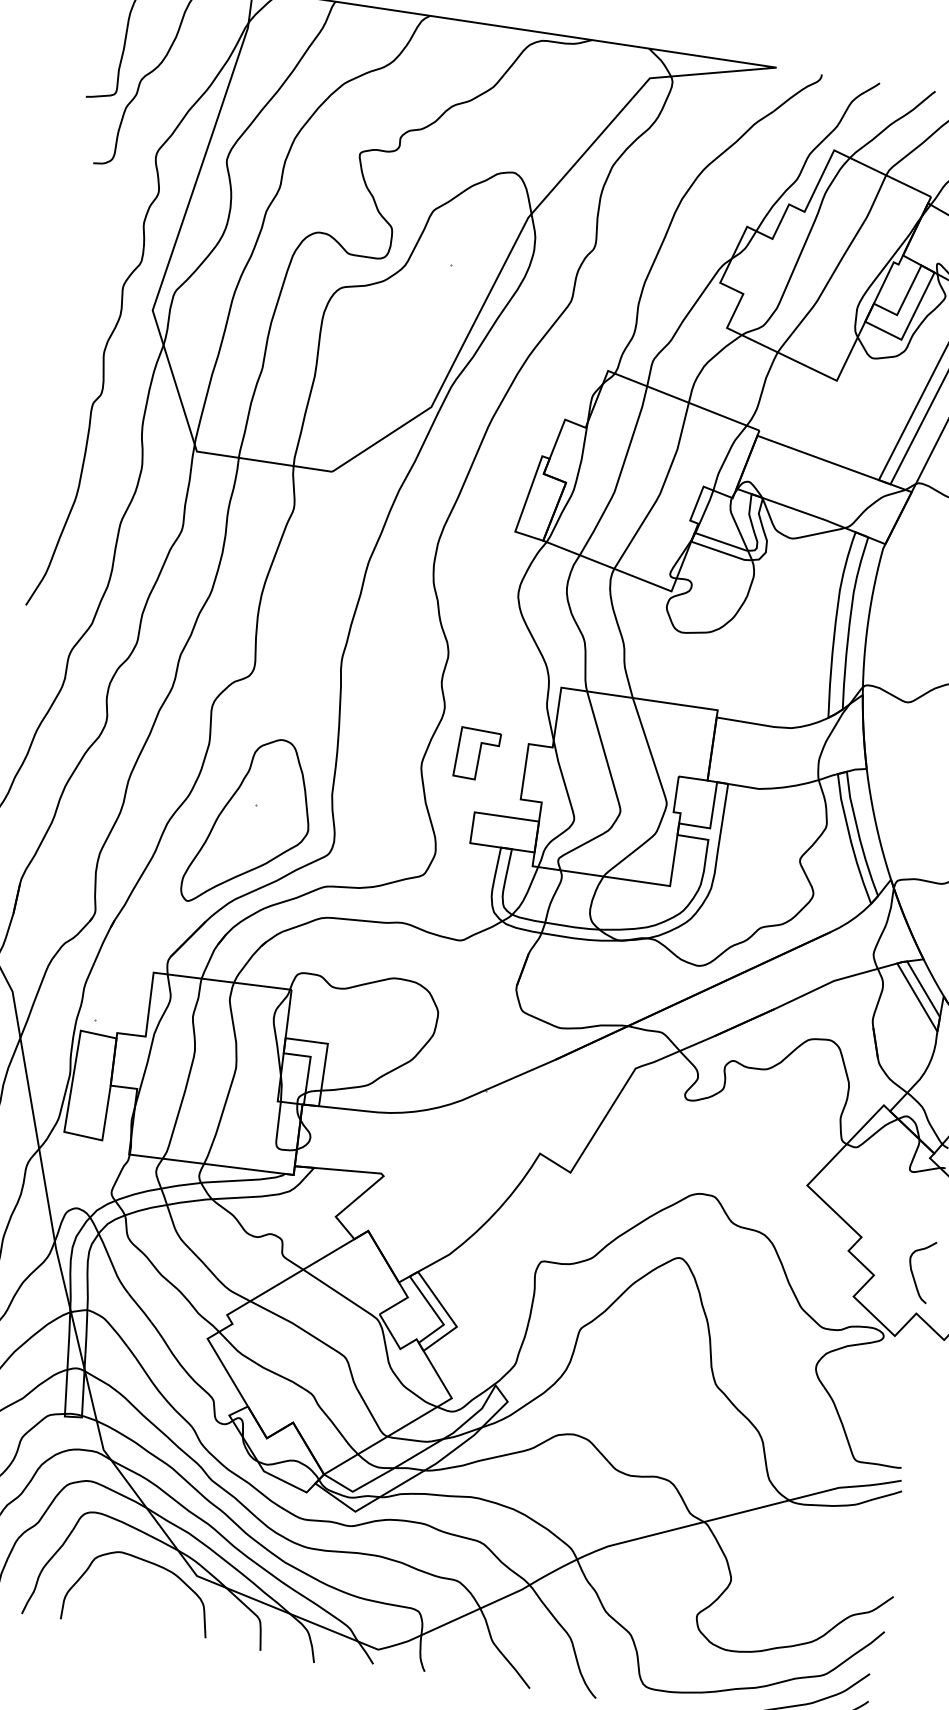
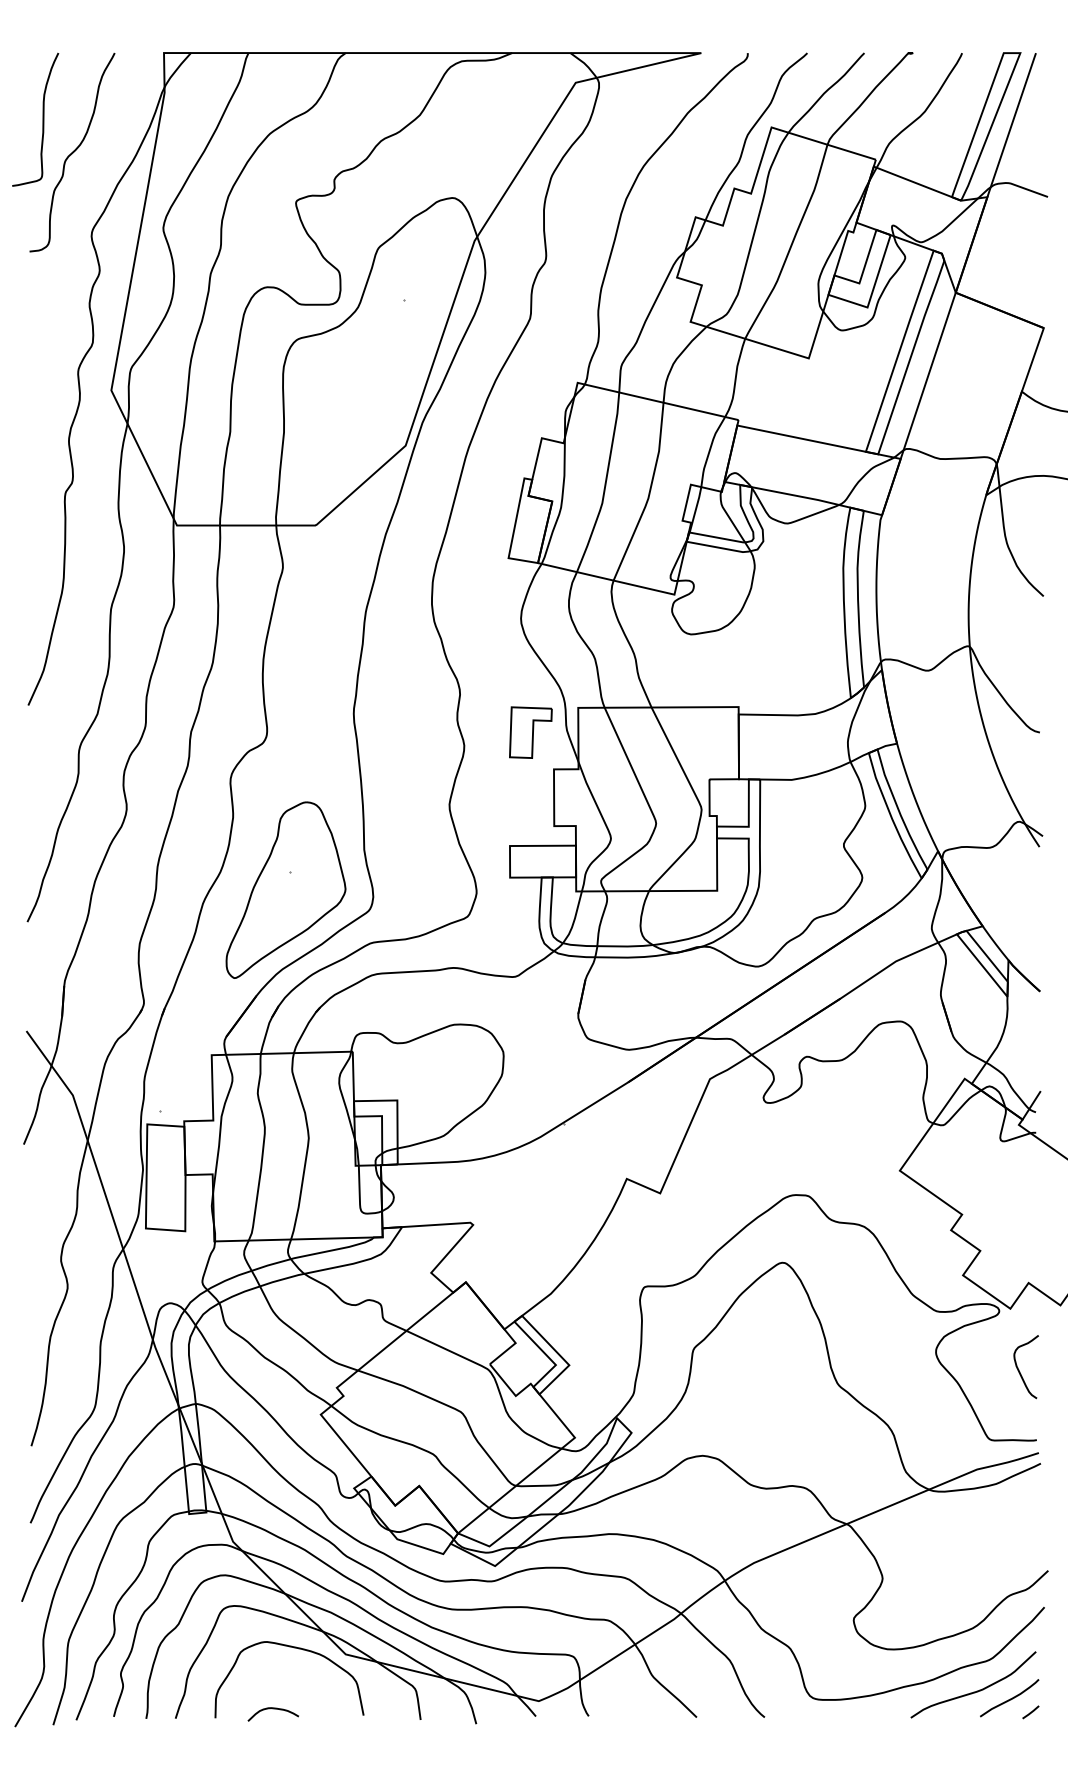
part: (476, 754) -> (530, 732), moved
curve: (913, 1272) -> (1019, 1369), moved
curve: (117, 1619) -> (272, 1709), added

